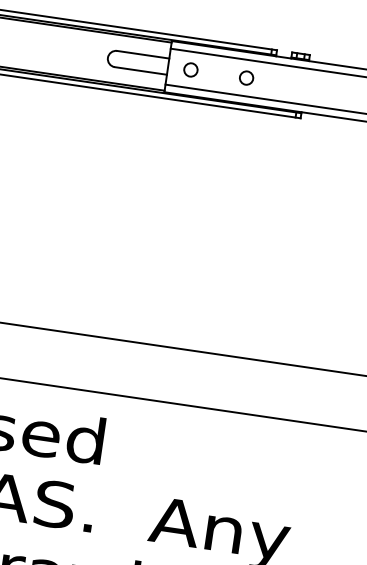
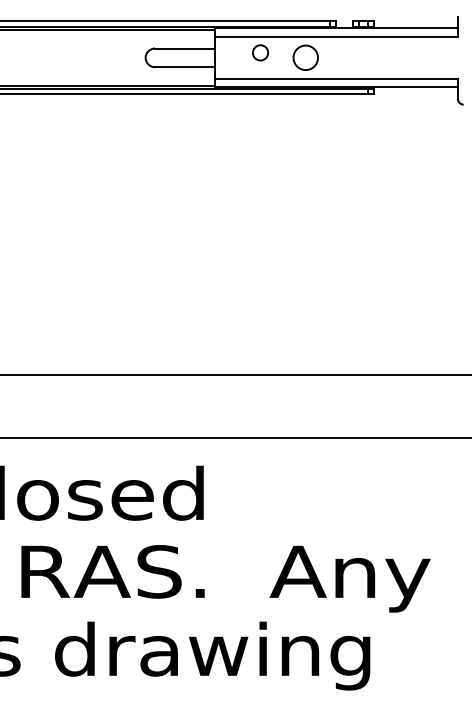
circle: (190, 69) -> (260, 52), moved
circle: (246, 77) -> (305, 57), size x1.6

